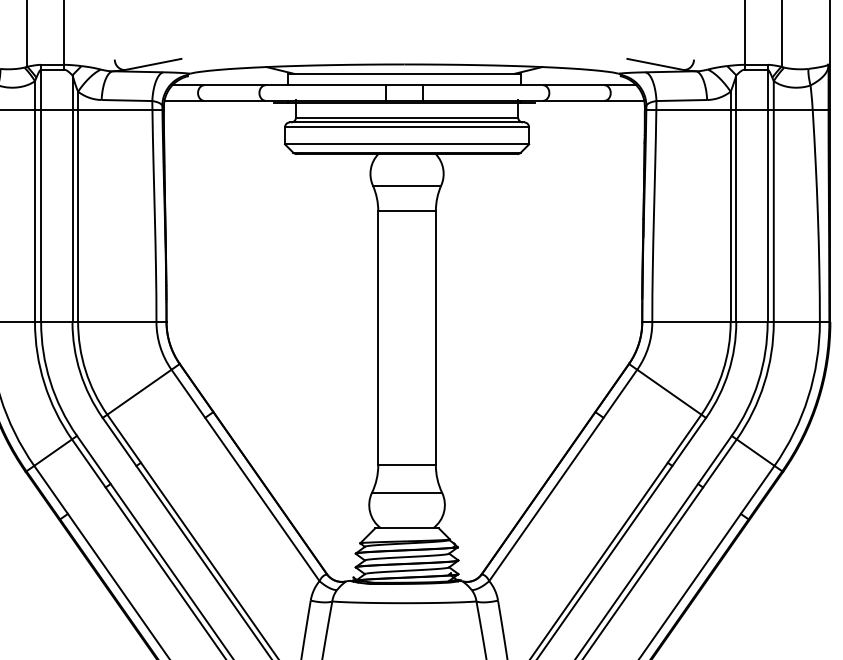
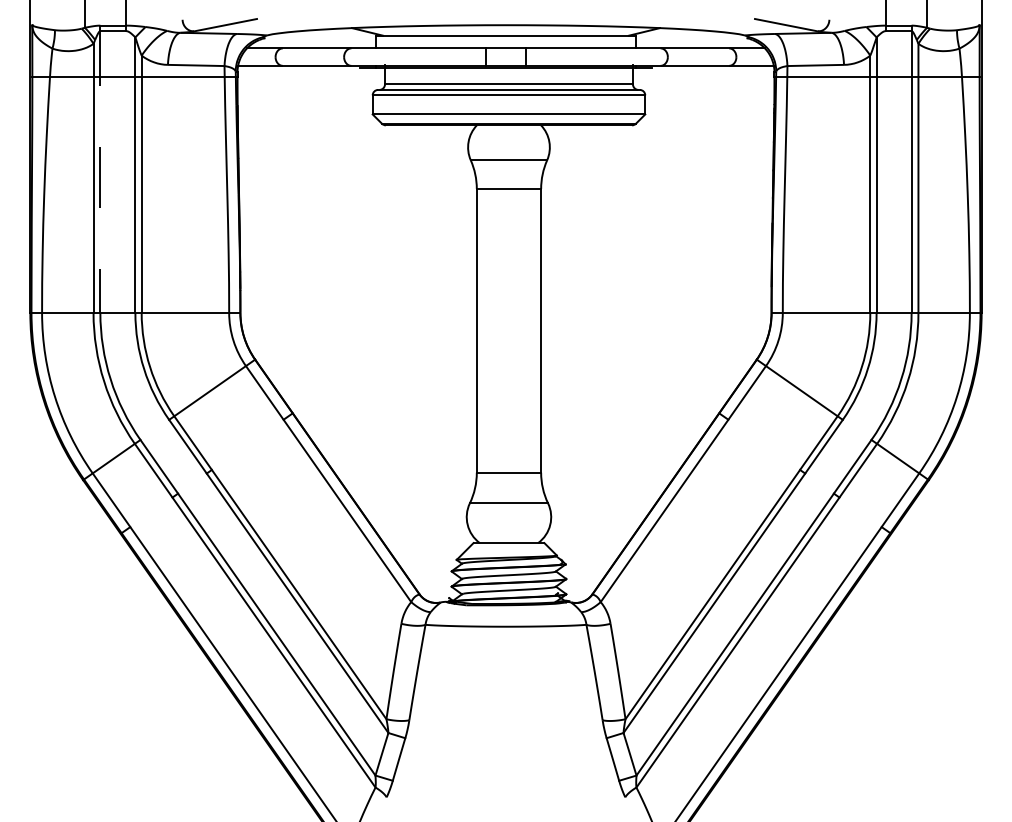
line: (41, 193) -> (100, 169), solid -> dashed

